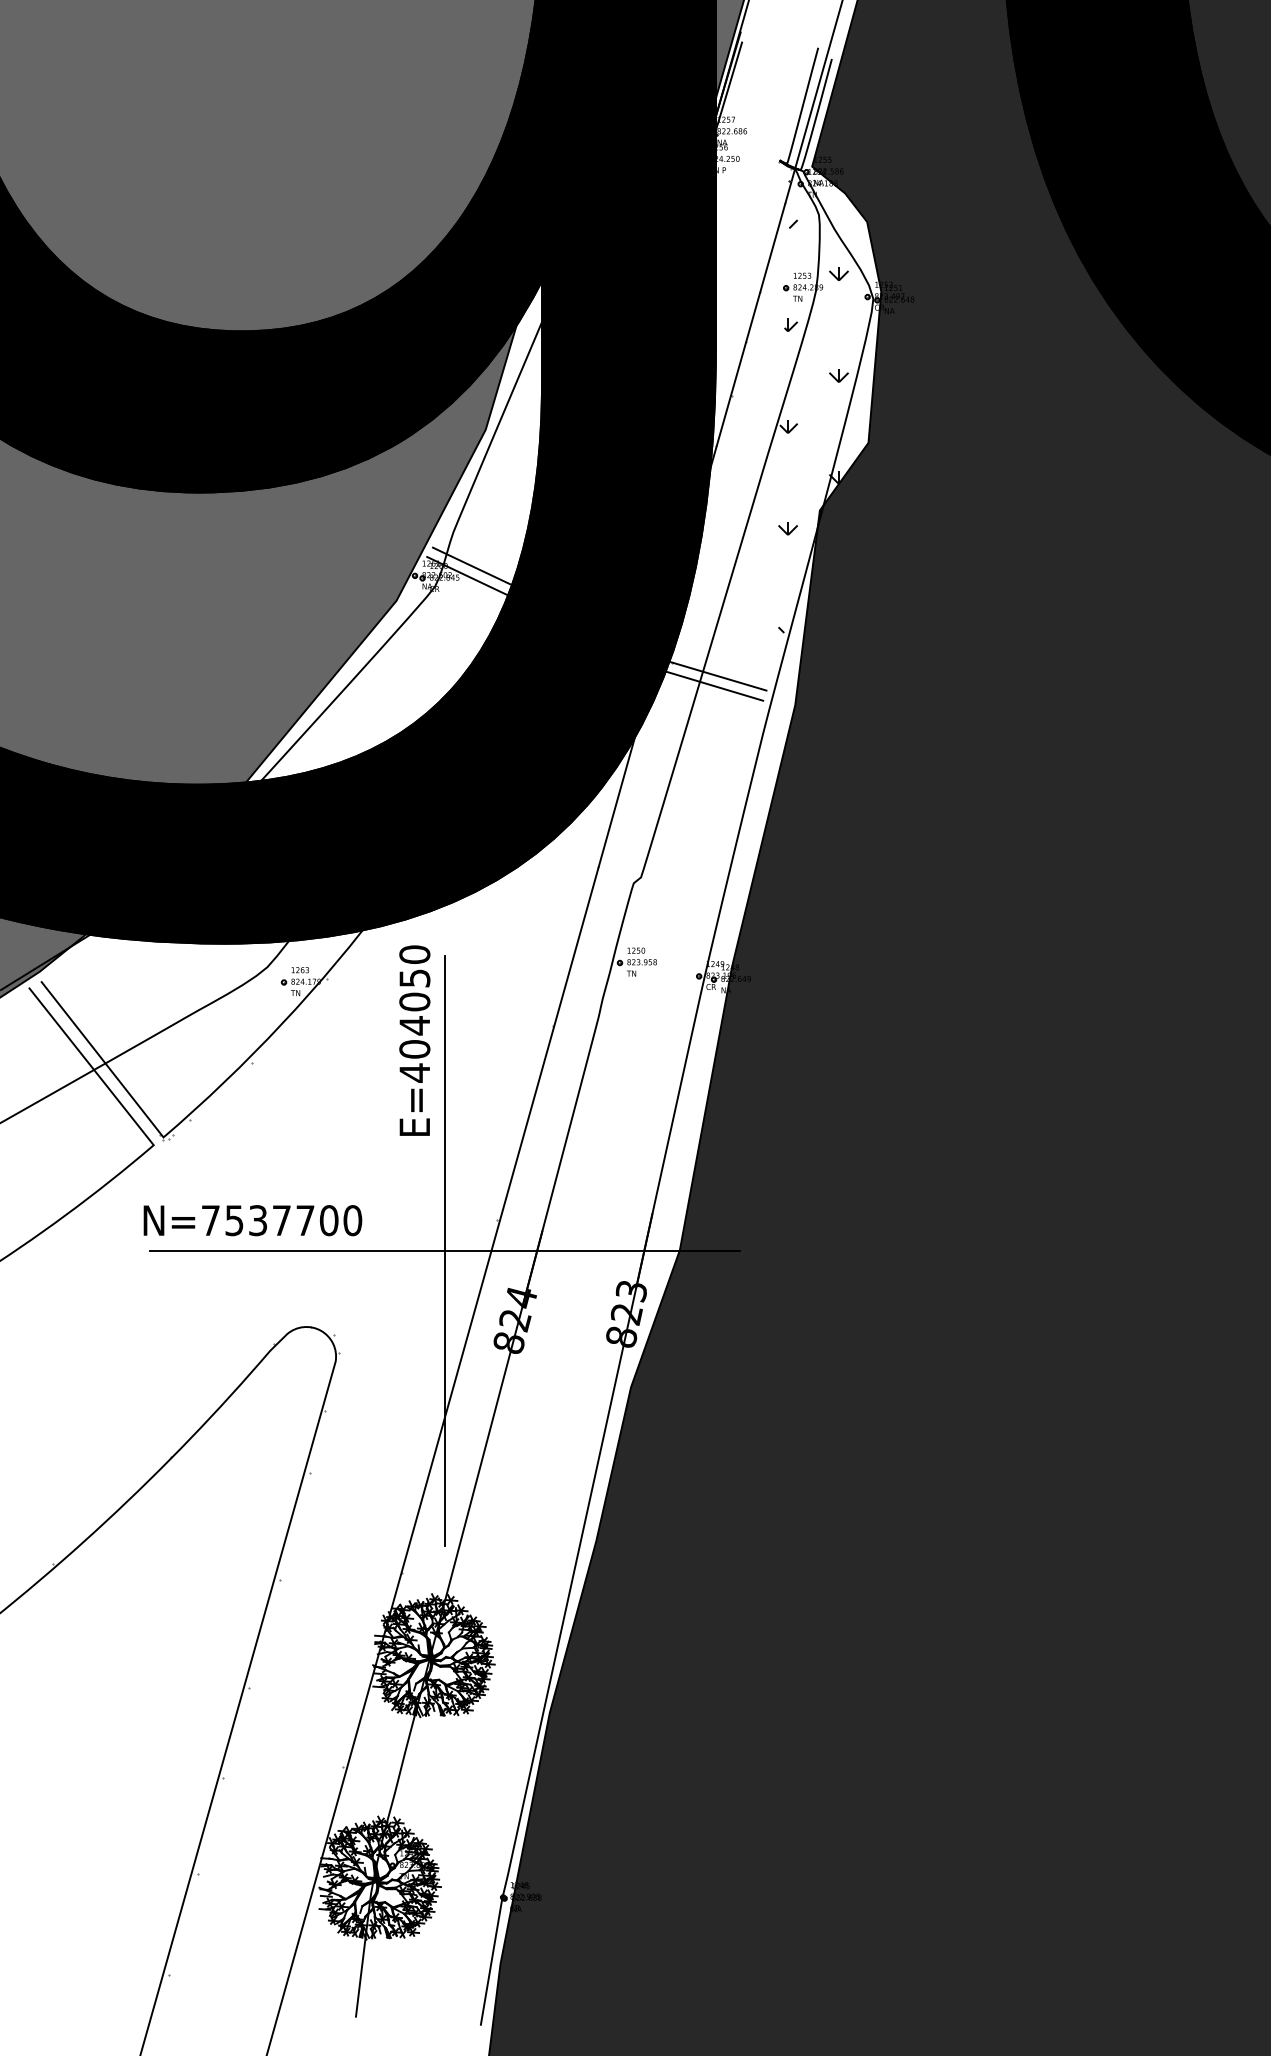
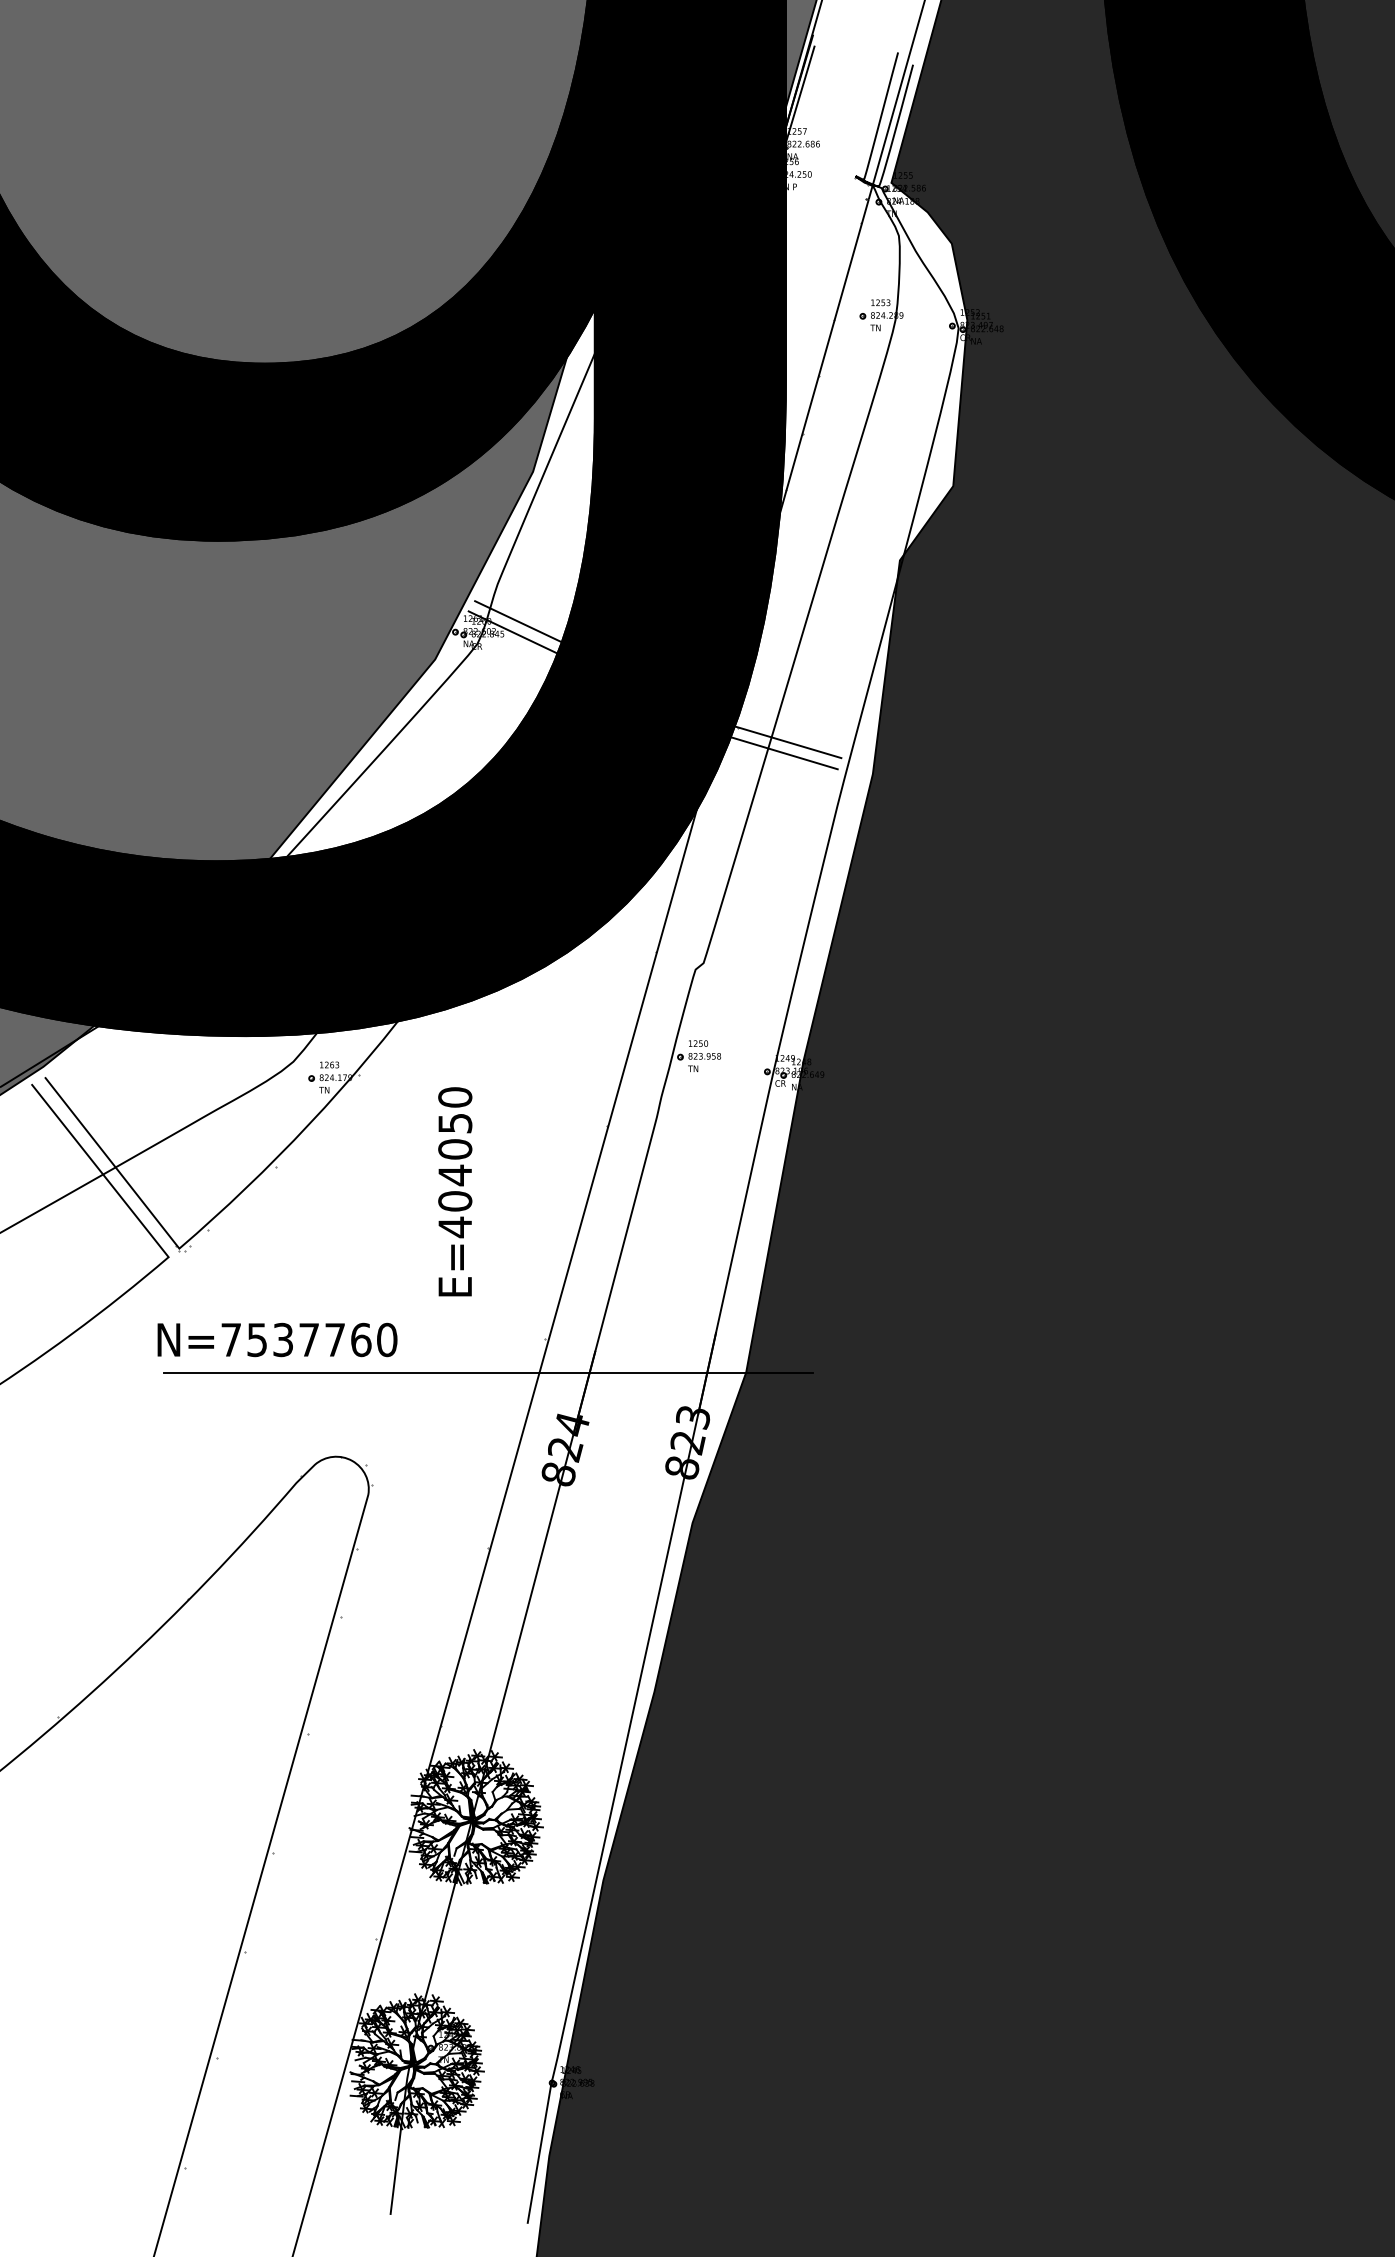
hatch: (813, 426) -> (892, 468), removed
text: (414, 1040) -> (454, 1191), moved
text: (328, 1220) -> (360, 1339), N=7537700 -> N=7537760
line: (444, 1250) -> (487, 1372), removed

